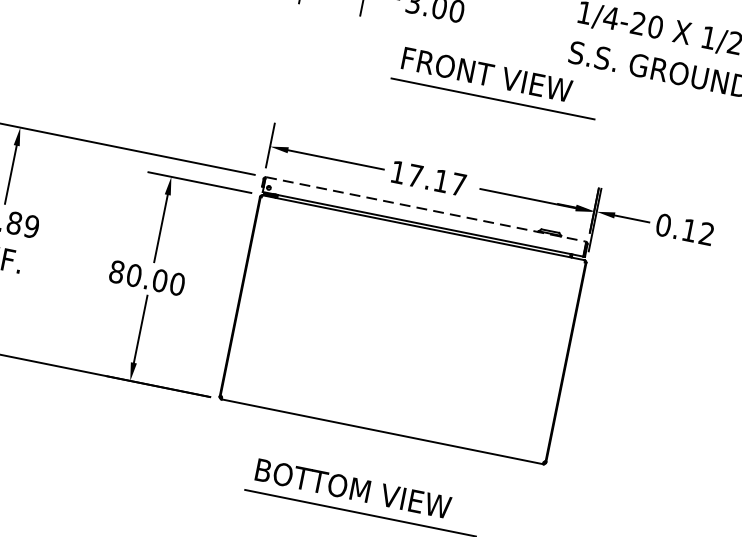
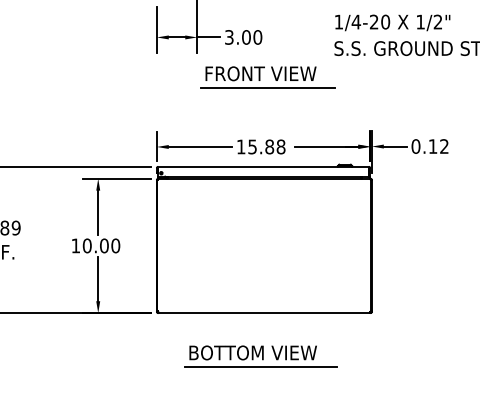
part: (505, 79) -> (273, 74), moved
text: (436, 179) -> (266, 146), 17.17 -> 15.88
line: (427, 209) -> (264, 166), dashed -> solid
text: (116, 271) -> (75, 245), 80.00 -> 10.00

